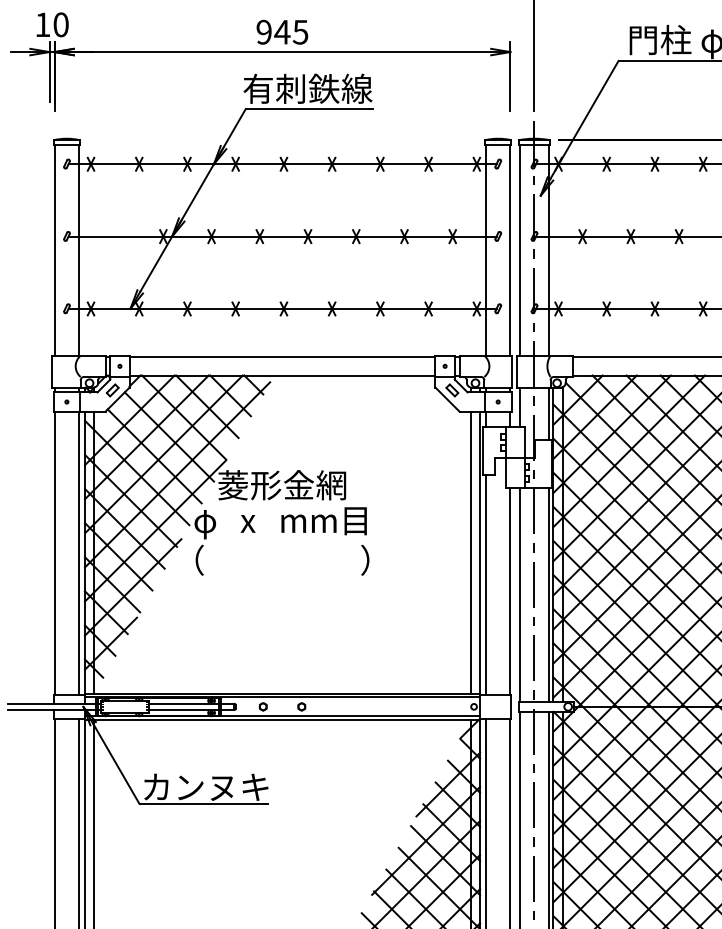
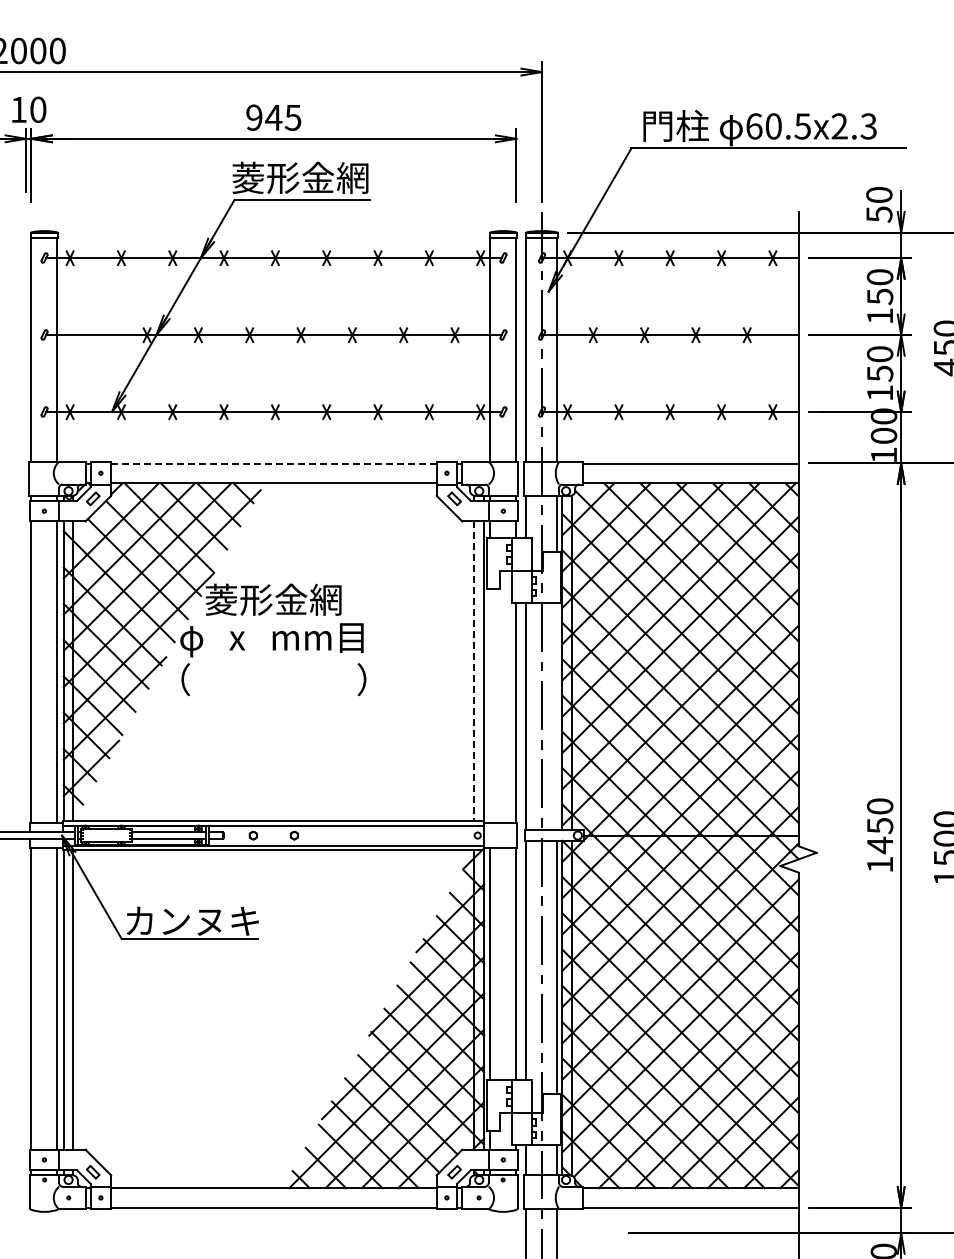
text: (307, 88) -> (300, 177), 有刺鉄線 -> 菱形金網
line: (282, 357) -> (273, 463), solid -> dashed
line: (471, 552) -> (474, 671), solid -> dashed
line: (486, 584) -> (490, 705), removed
line: (549, 594) -> (557, 716), removed

